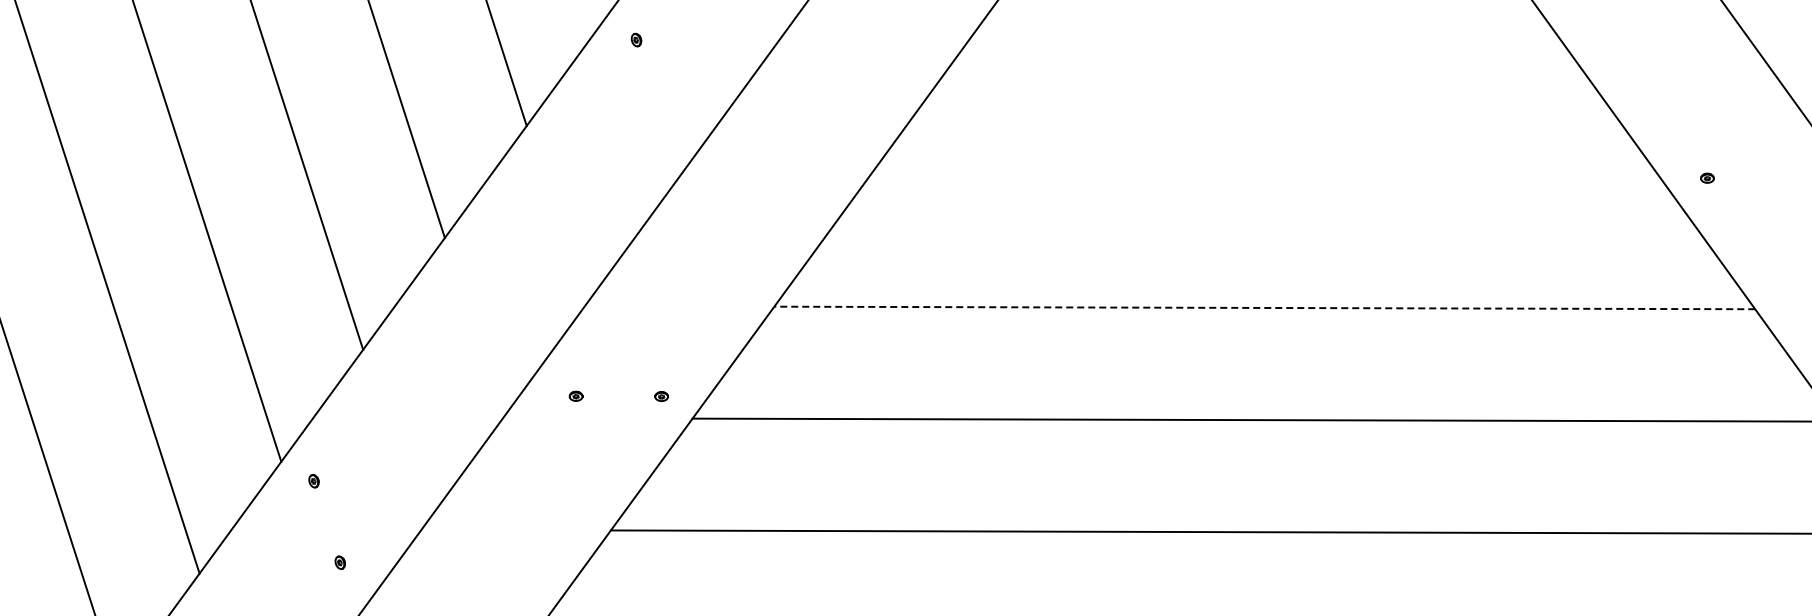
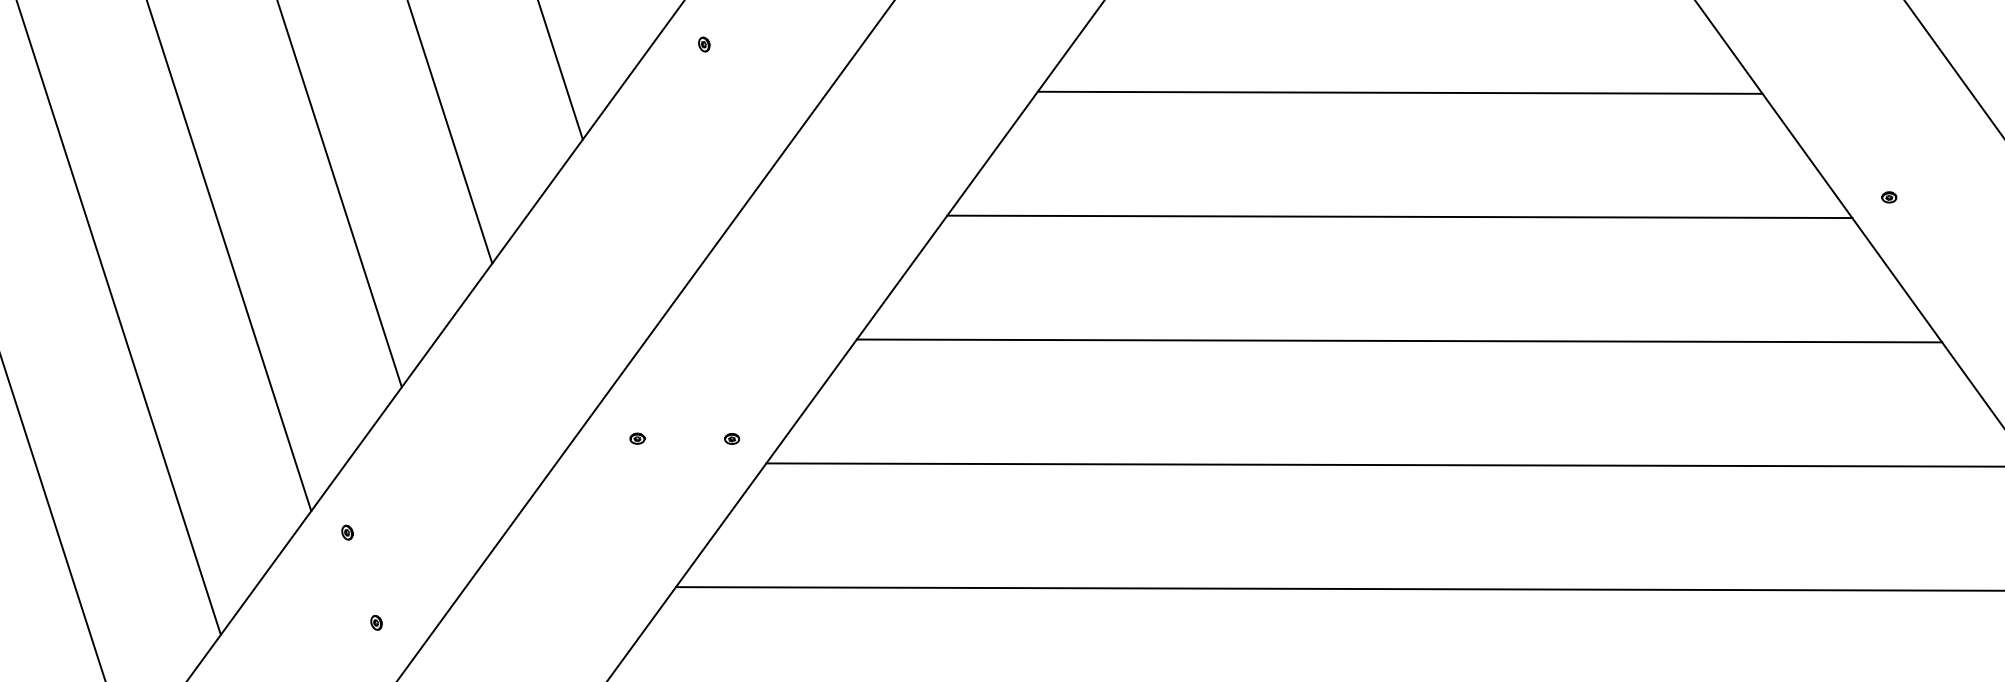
line: (1264, 83) -> (1399, 92), added
line: (1265, 195) -> (1400, 216), added
line: (1264, 307) -> (1399, 340), dashed -> solid

